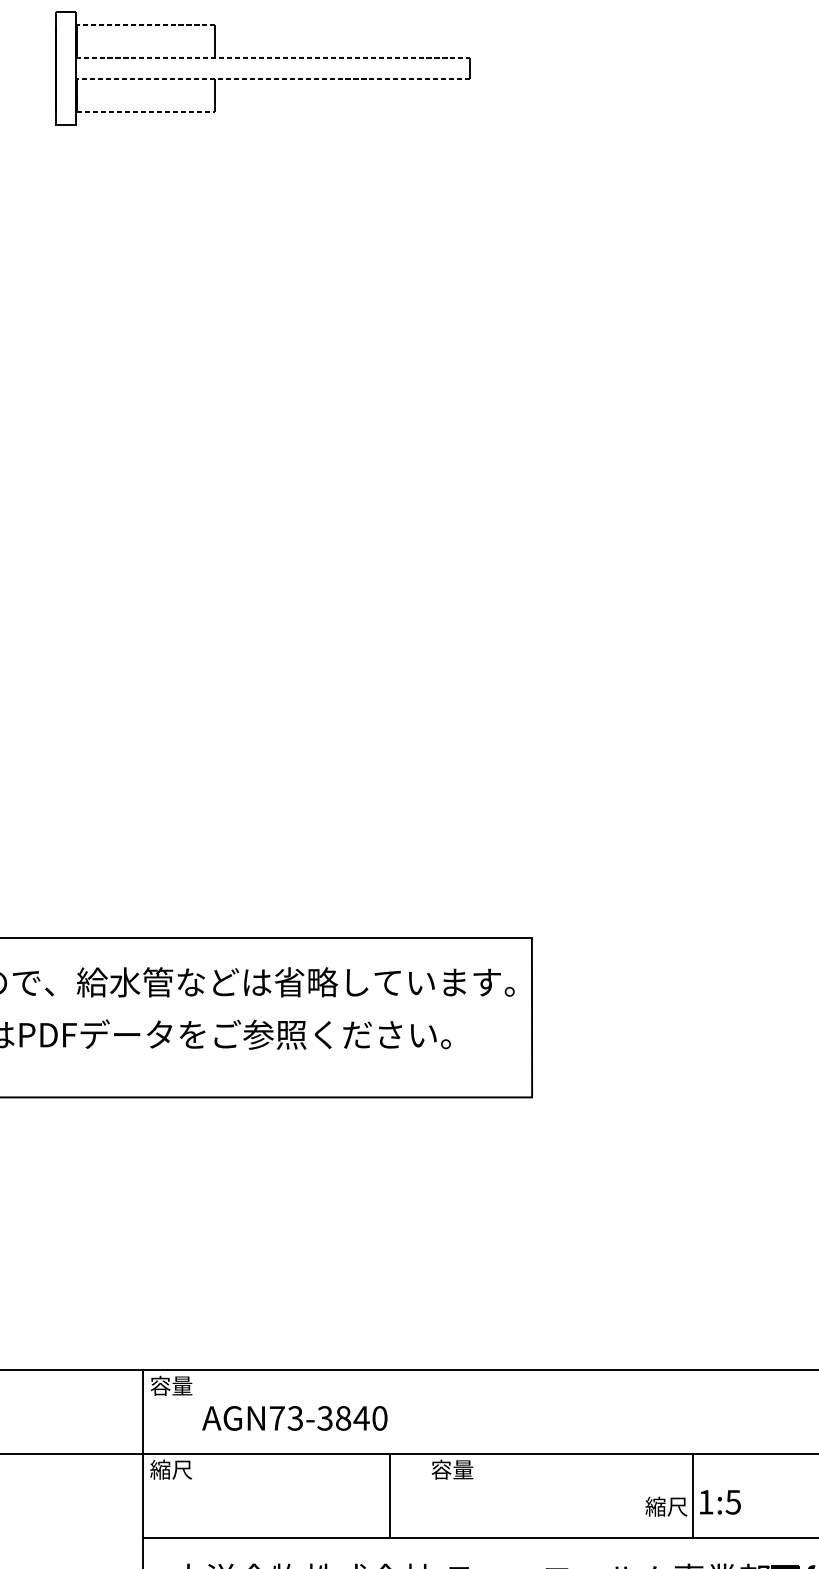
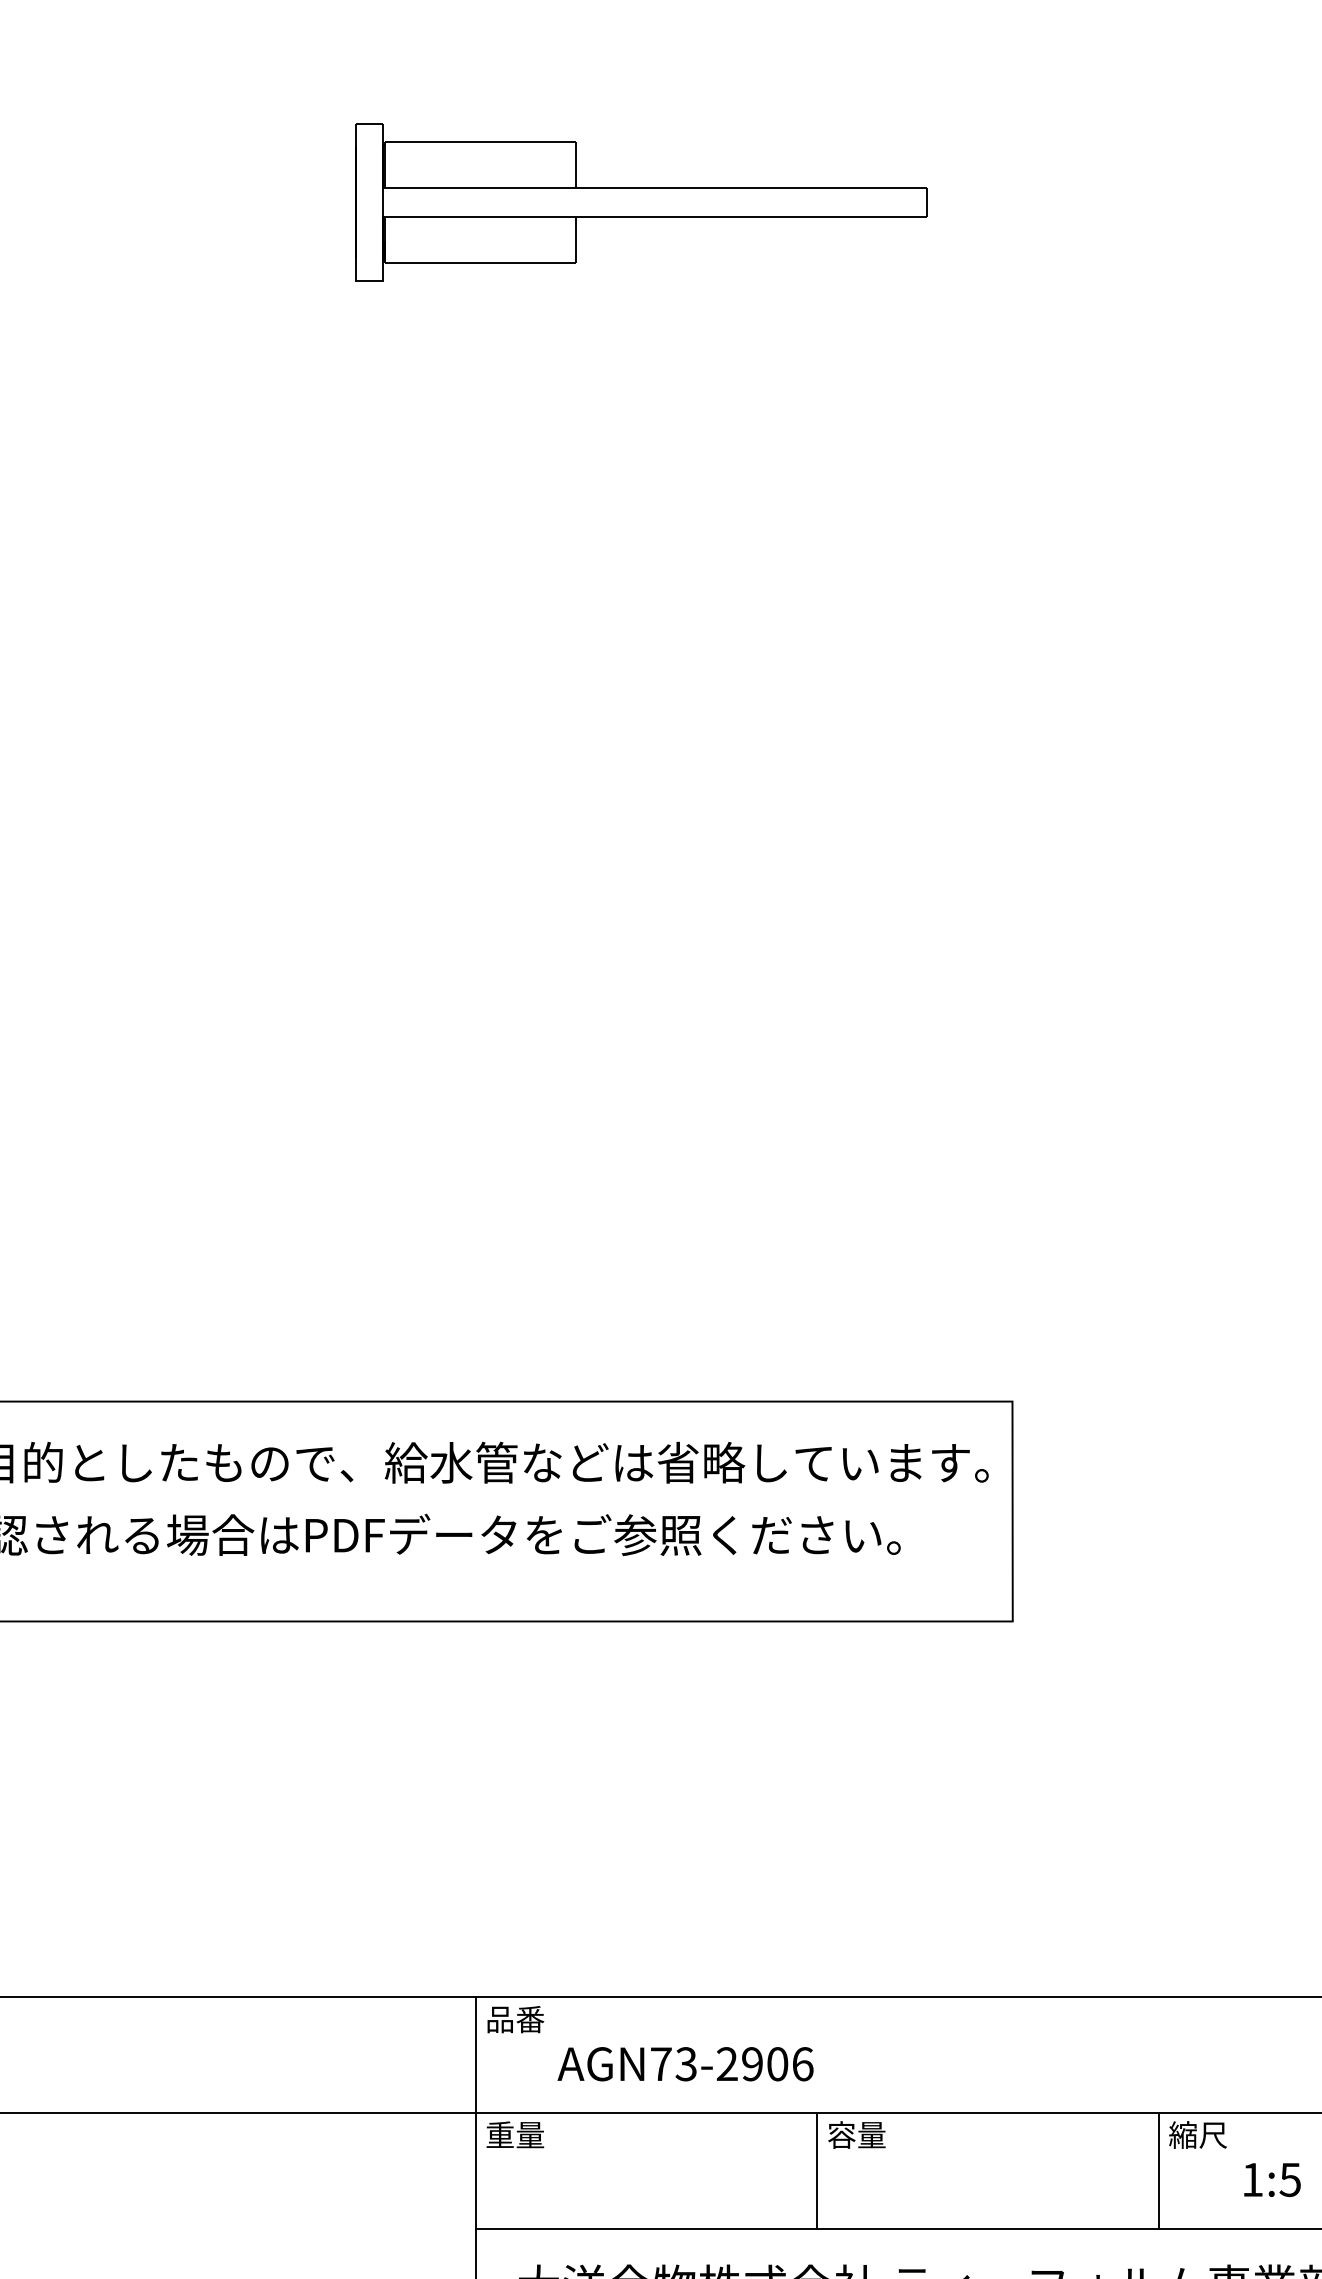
line: (146, 24) -> (480, 141), dashed -> solid
line: (273, 58) -> (655, 188), dashed -> solid
line: (272, 78) -> (654, 216), dashed -> solid
line: (146, 112) -> (481, 262), dashed -> solid
text: (171, 1385) -> (515, 2019), 容量 -> 品番
text: (352, 1418) -> (764, 2064), AGN73-3840 -> AGN73-2906
text: (171, 1469) -> (515, 2134), 縮尺 -> 重量
text: (452, 1469) -> (856, 2134), moved
line: (692, 1495) -> (1158, 2170), moved
text: (666, 1506) -> (1197, 2134), moved

